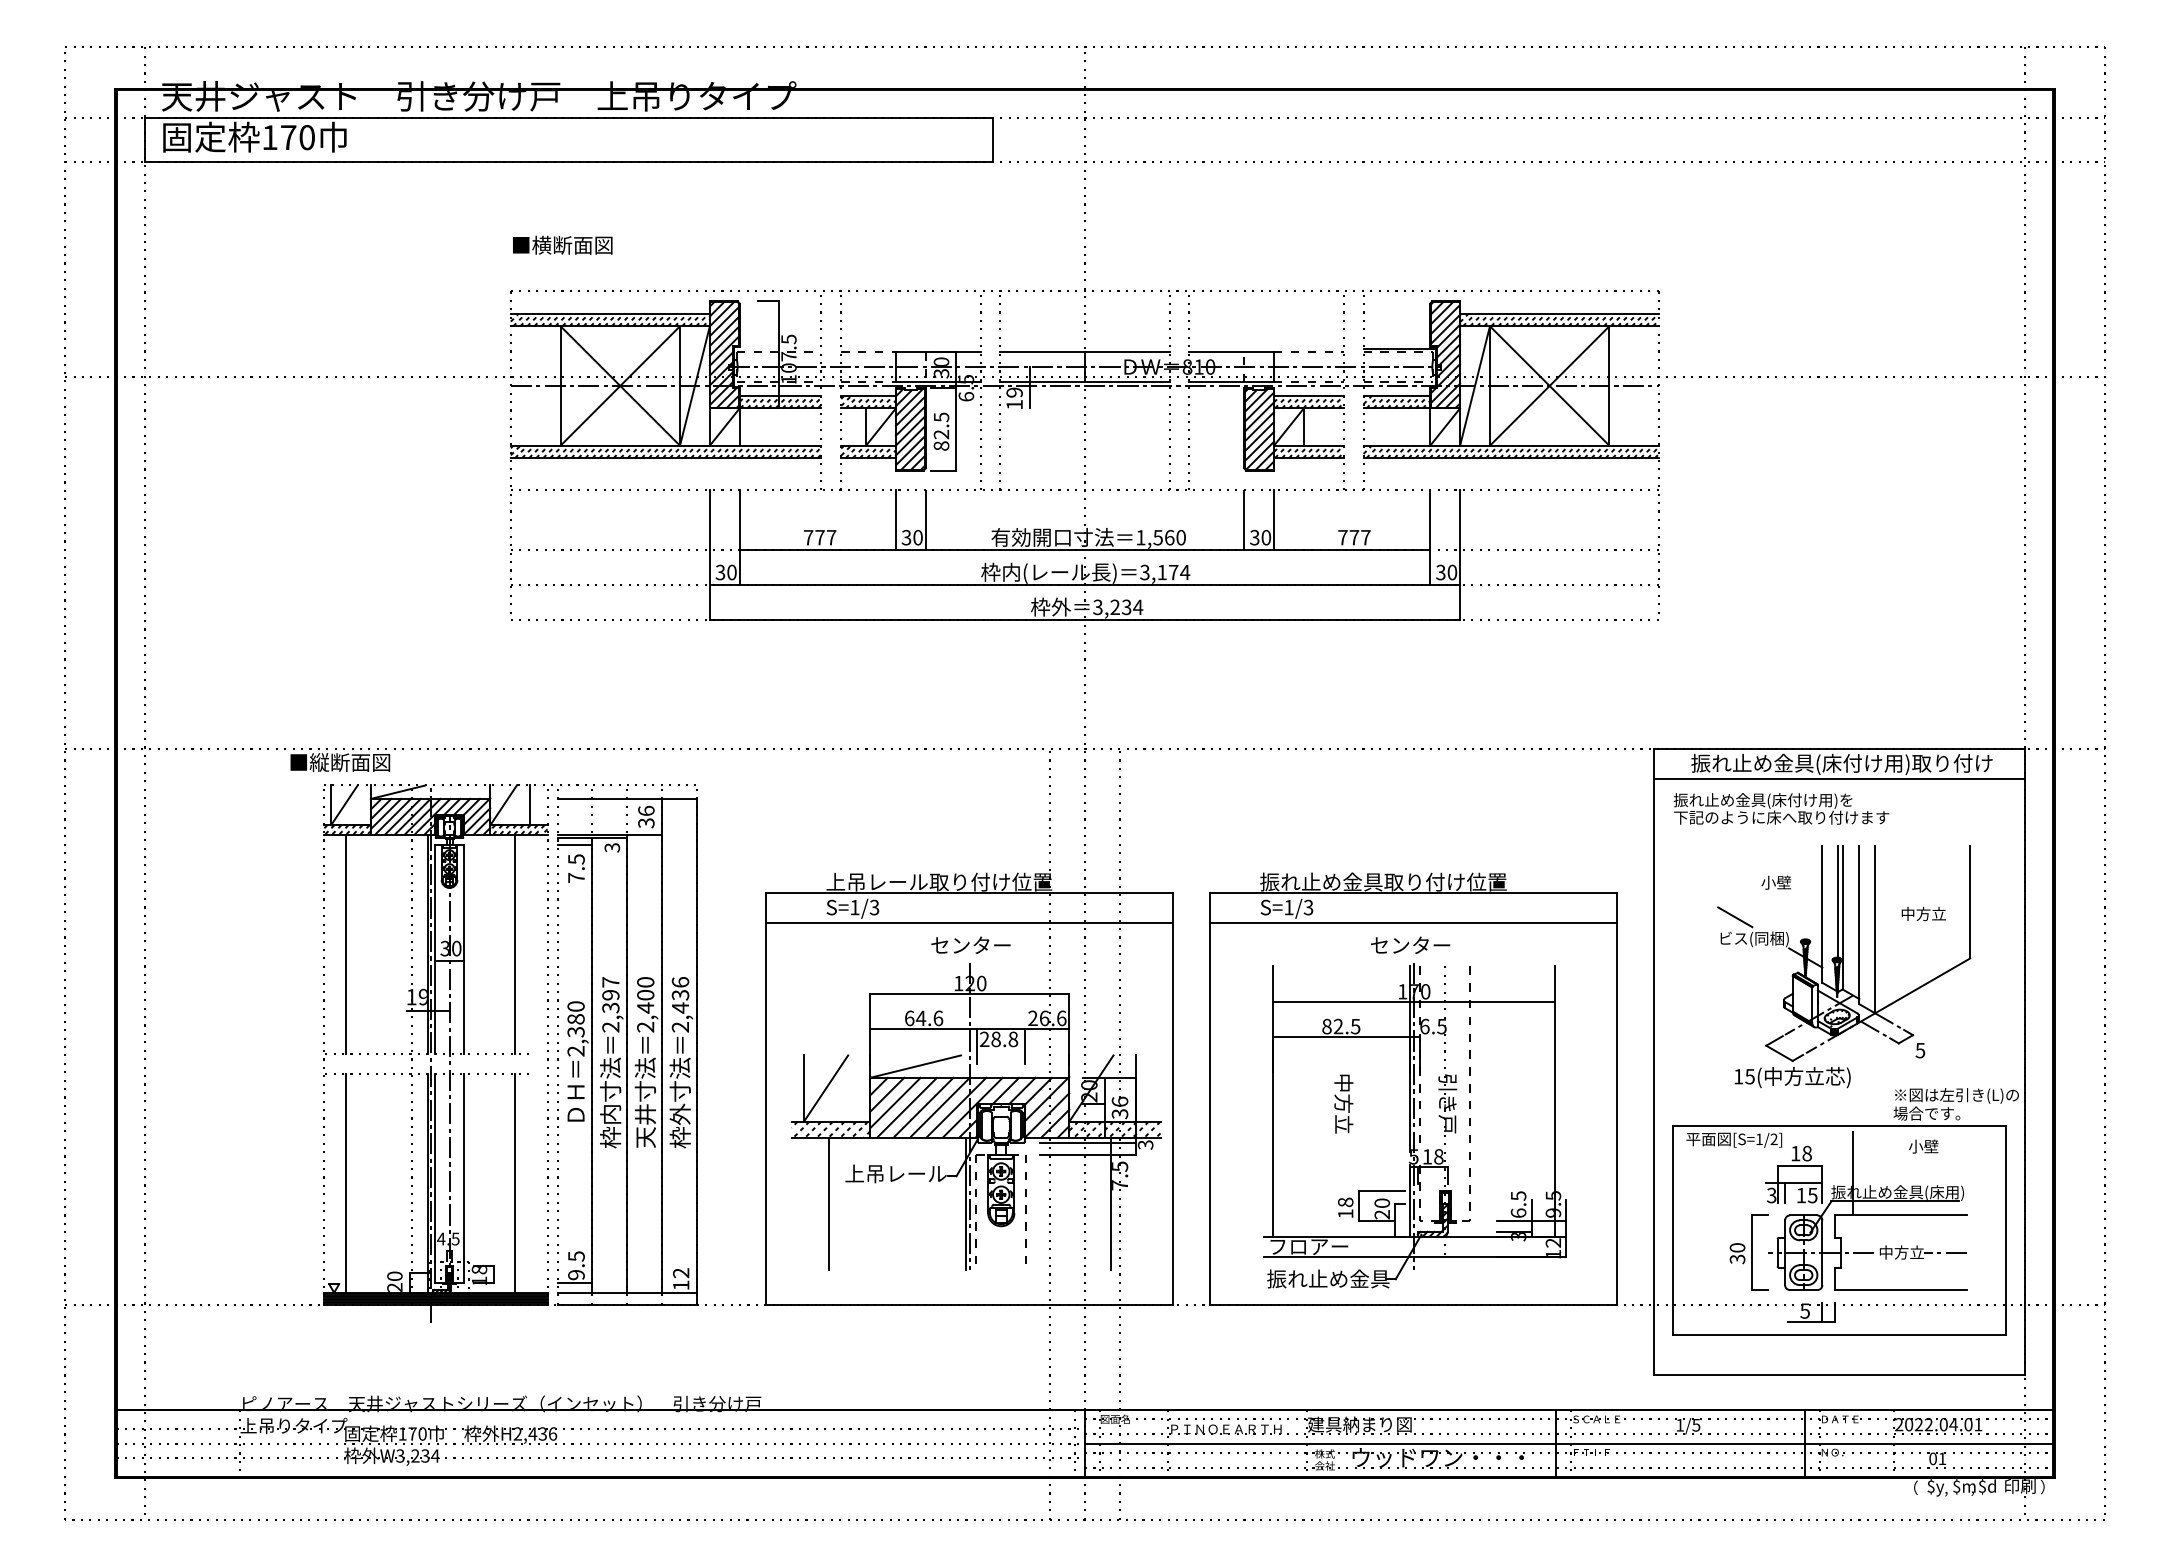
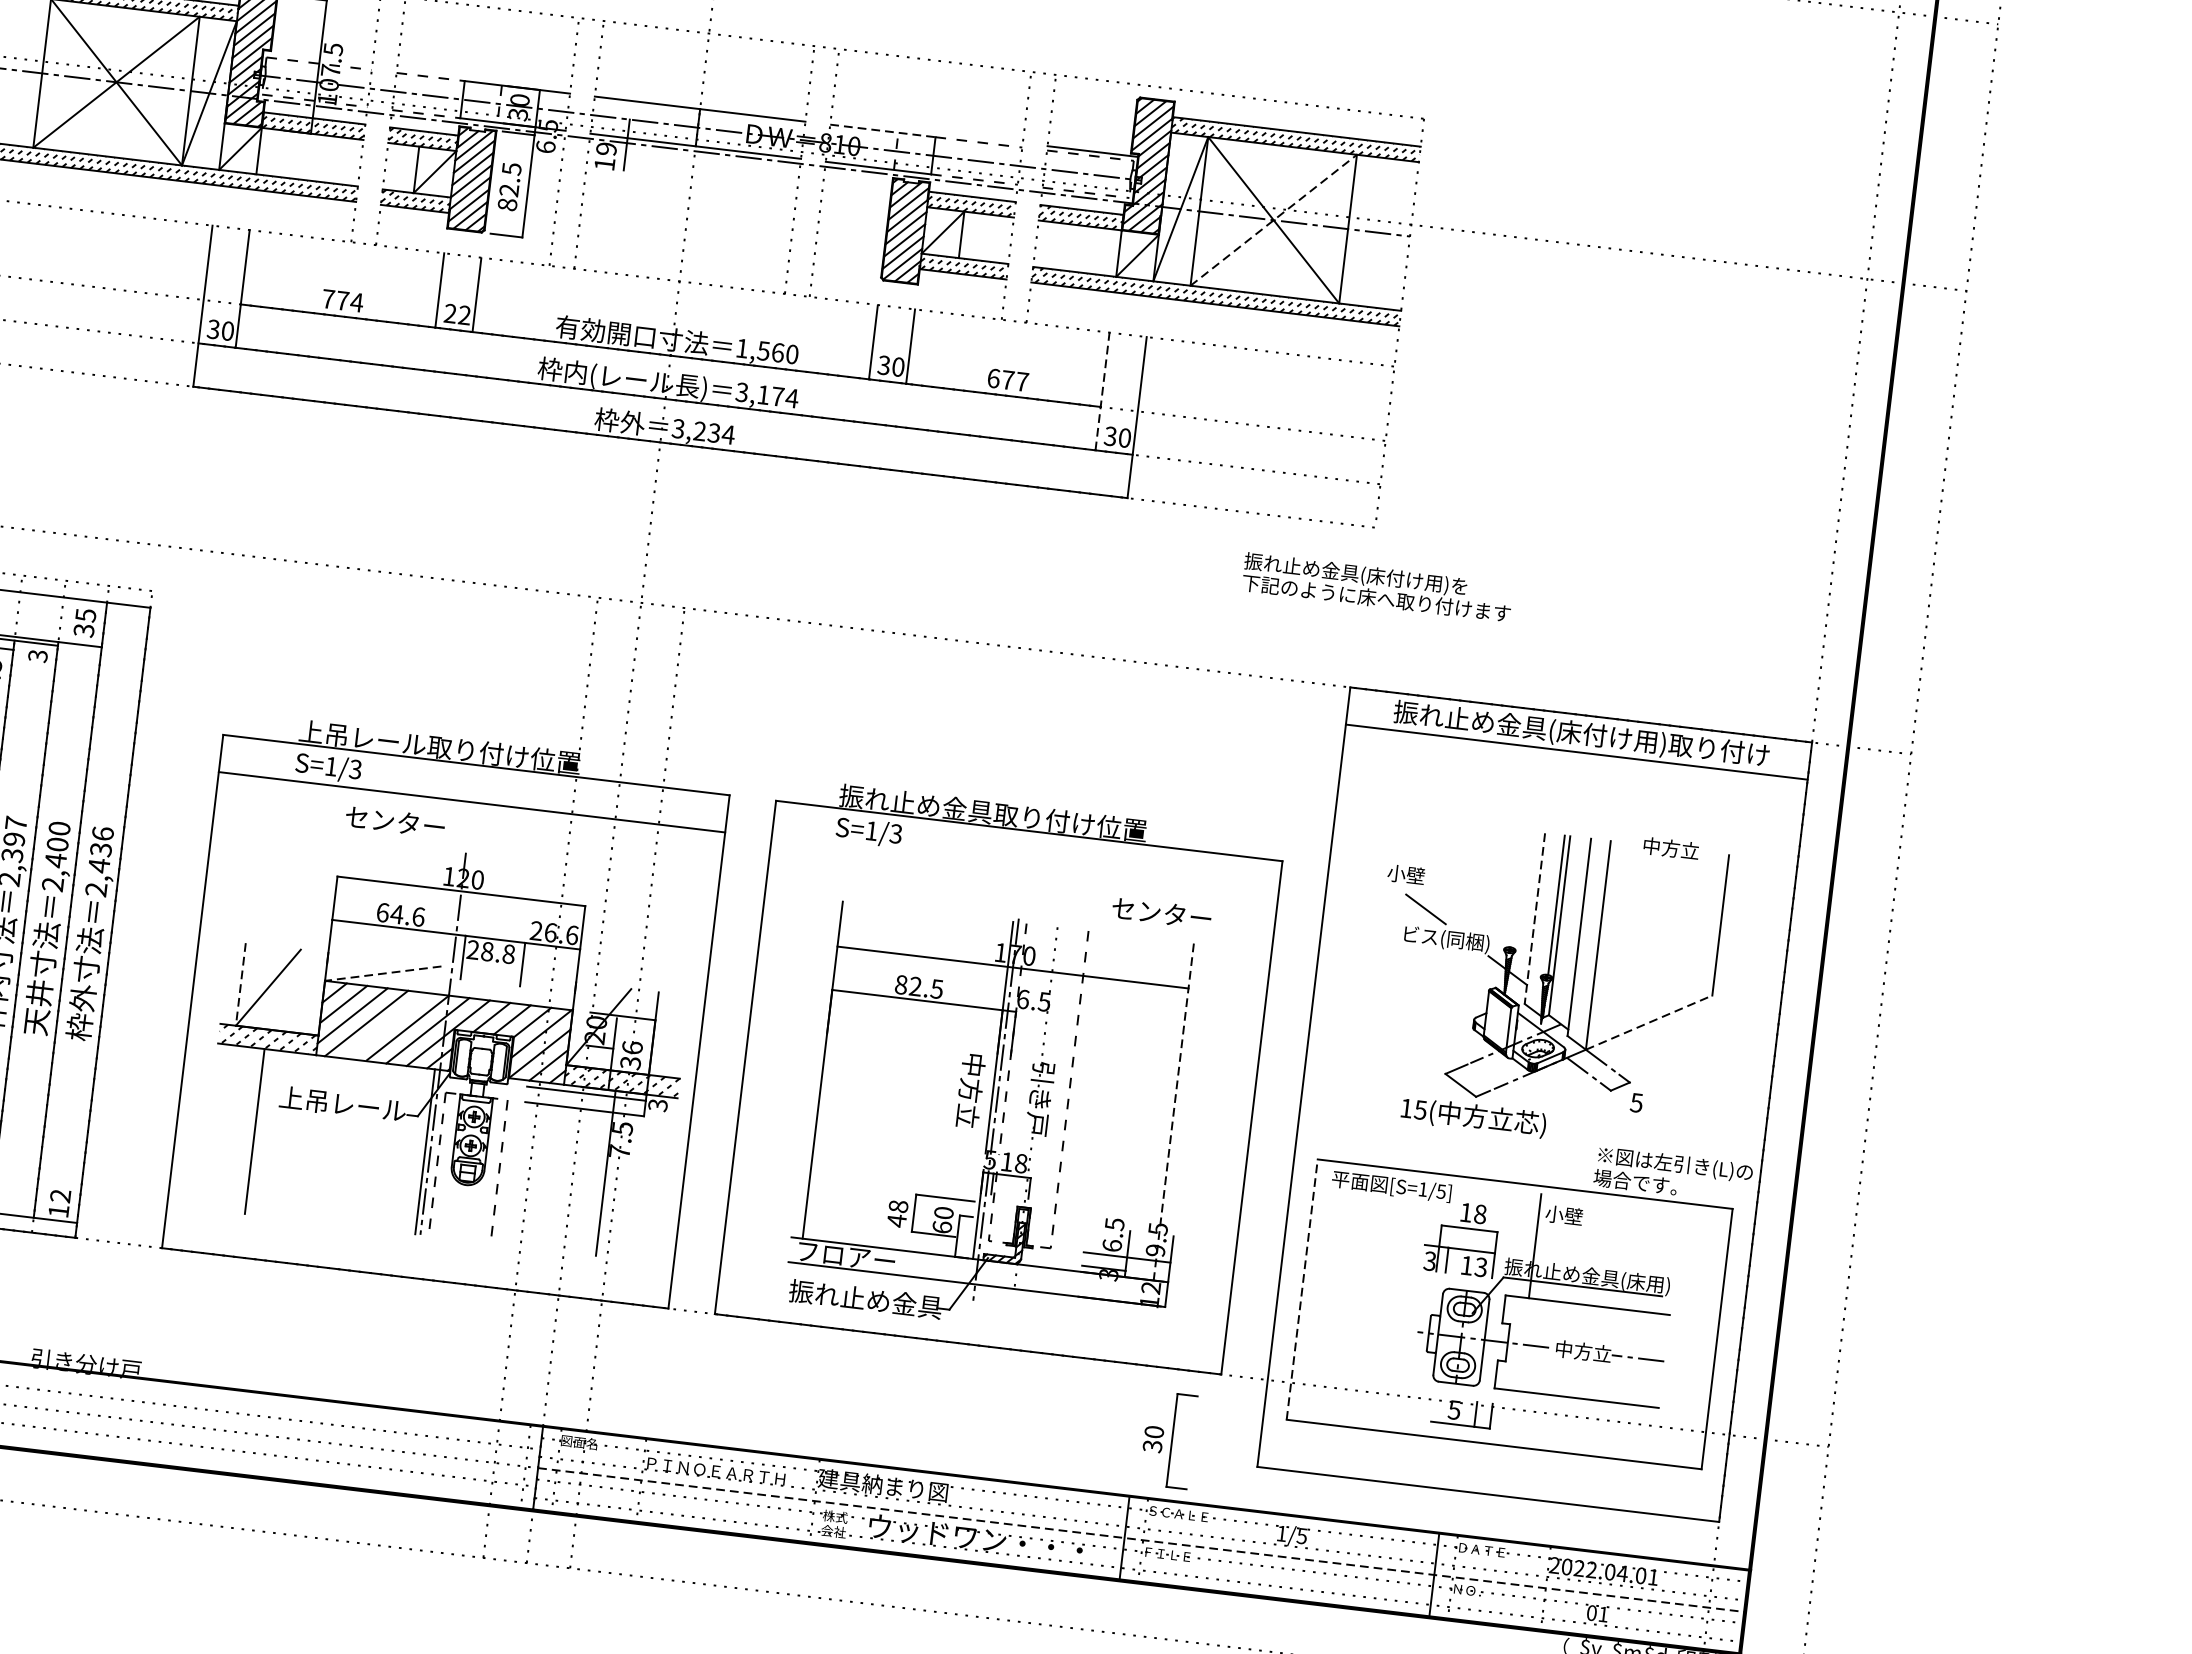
line: (1232, 352) -> (883, 131), solid -> dashed
line: (1550, 385) -> (1274, 219), solid -> dashed
text: (831, 537) -> (357, 302), 777 -> 774
text: (911, 537) -> (456, 314), 30 -> 22
text: (1342, 537) -> (993, 378), 777 -> 677
line: (1430, 537) -> (1102, 391), solid -> dashed
text: (1781, 808) -> (1377, 586), moved
text: (646, 810) -> (86, 614), 36 -> 35
text: (1776, 882) -> (1406, 874), moved
text: (1923, 913) -> (1671, 847), moved
line: (1822, 914) -> (1534, 918), solid -> dashed
line: (1413, 922) -> (1024, 868), removed
text: (970, 944) -> (394, 820), moved
text: (1410, 944) -> (1161, 912), moved
line: (1922, 985) -> (1648, 1022), solid -> dashed
line: (915, 1066) -> (383, 973), solid -> dashed
line: (803, 1089) -> (240, 985), solid -> dashed
line: (1554, 1102) -> (1173, 1113), solid -> dashed
text: (1343, 1103) -> (970, 1090), moved
line: (923, 1106) -> (387, 1024), removed
text: (1773, 1139) -> (1440, 1191), [S=1/2] -> [S=1/5]
text: (1923, 1146) -> (1564, 1215), moved
text: (1812, 1194) -> (1480, 1266), 15 -> 13
text: (1345, 1213) -> (896, 1220), 18 -> 48
text: (1382, 1214) -> (942, 1227), 20 -> 60
line: (1673, 1230) -> (1302, 1290), solid -> dashed
part: (1748, 1252) -> (1167, 1439), moved
line: (1569, 1443) -> (1141, 1540), solid -> dashed

